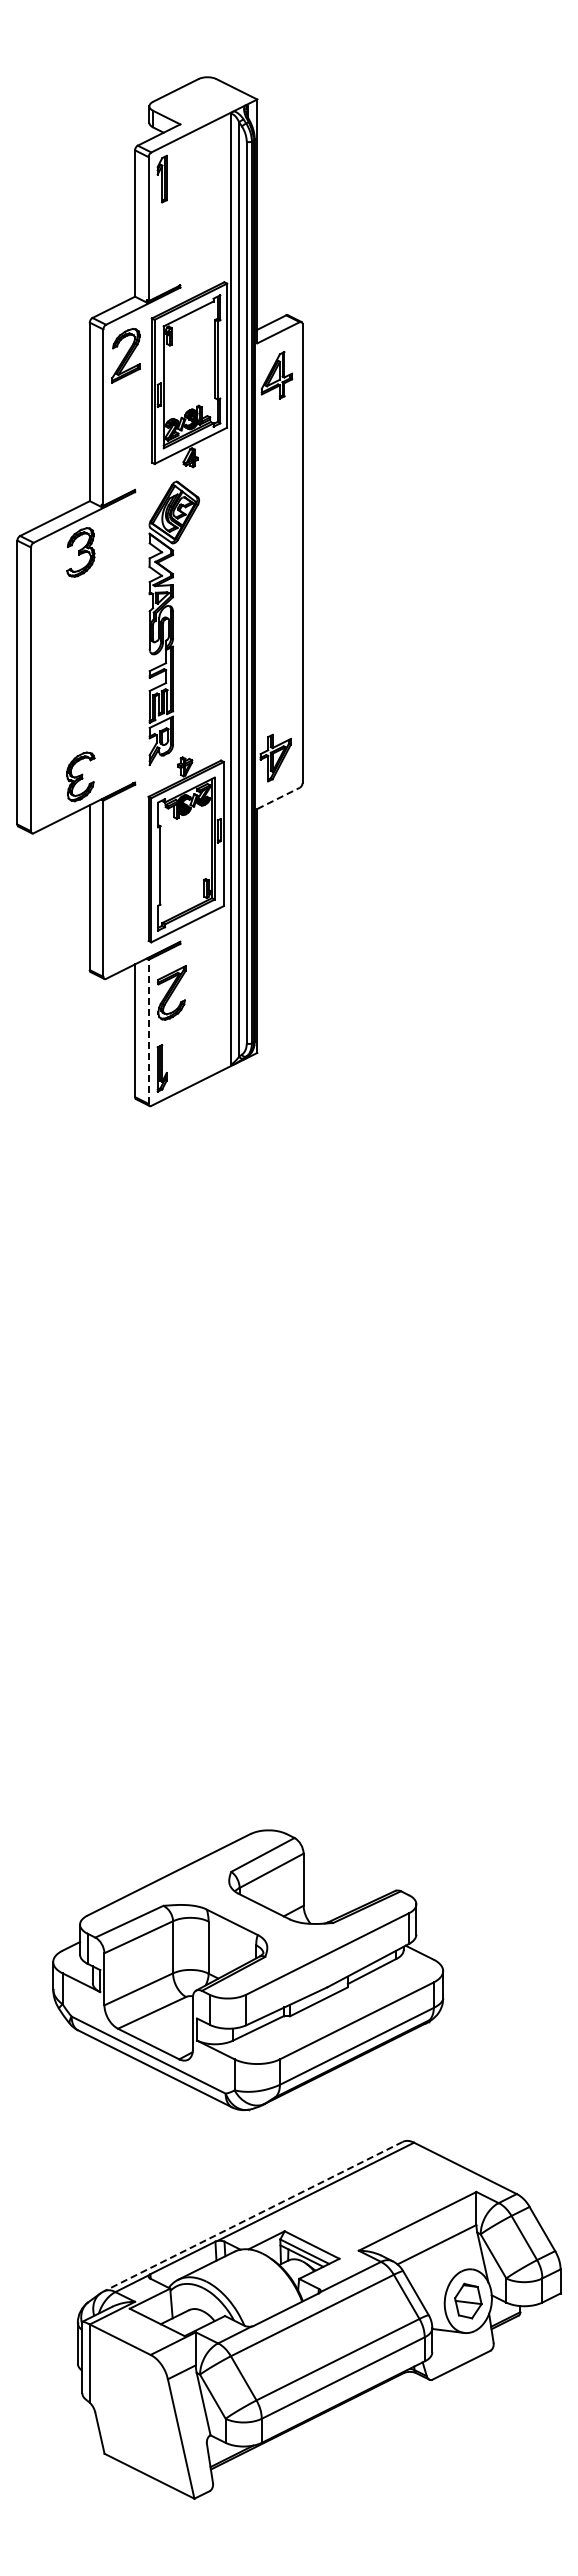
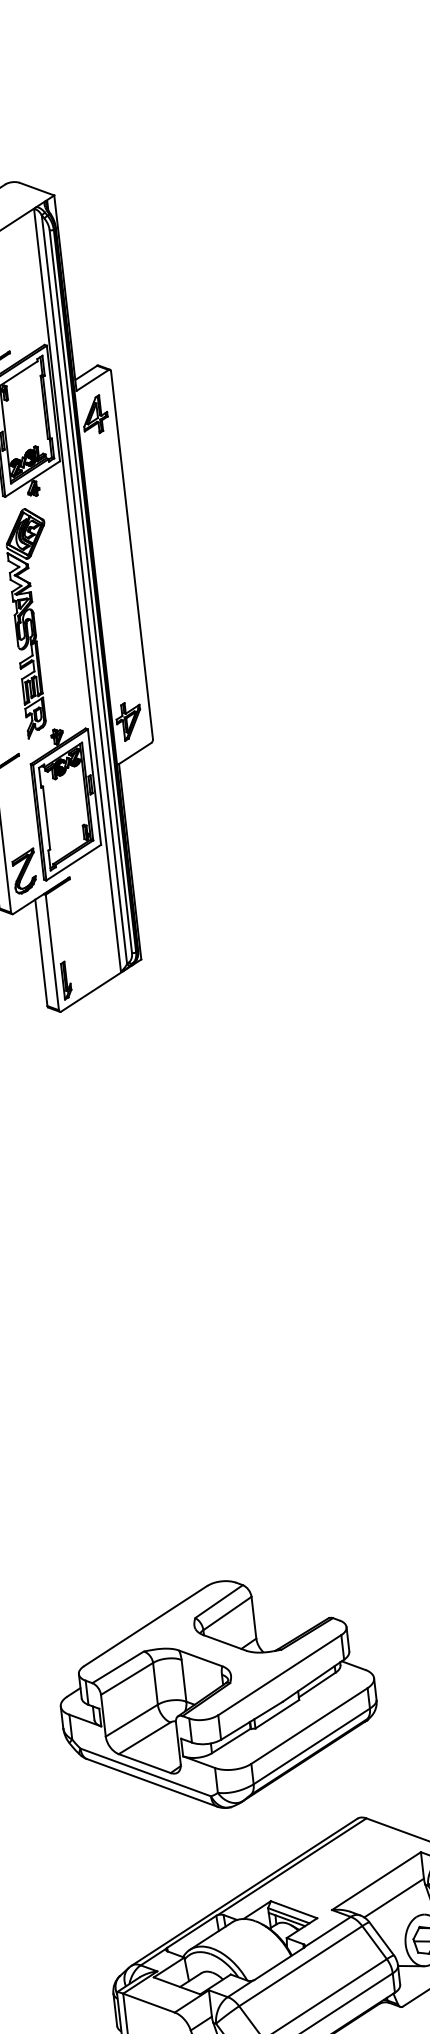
line: (278, 798) -> (135, 753), dashed -> solid
part: (171, 992) -> (24, 870), moved
line: (148, 1031) -> (52, 952), dashed -> solid
line: (252, 2216) -> (243, 1892), dashed -> solid

